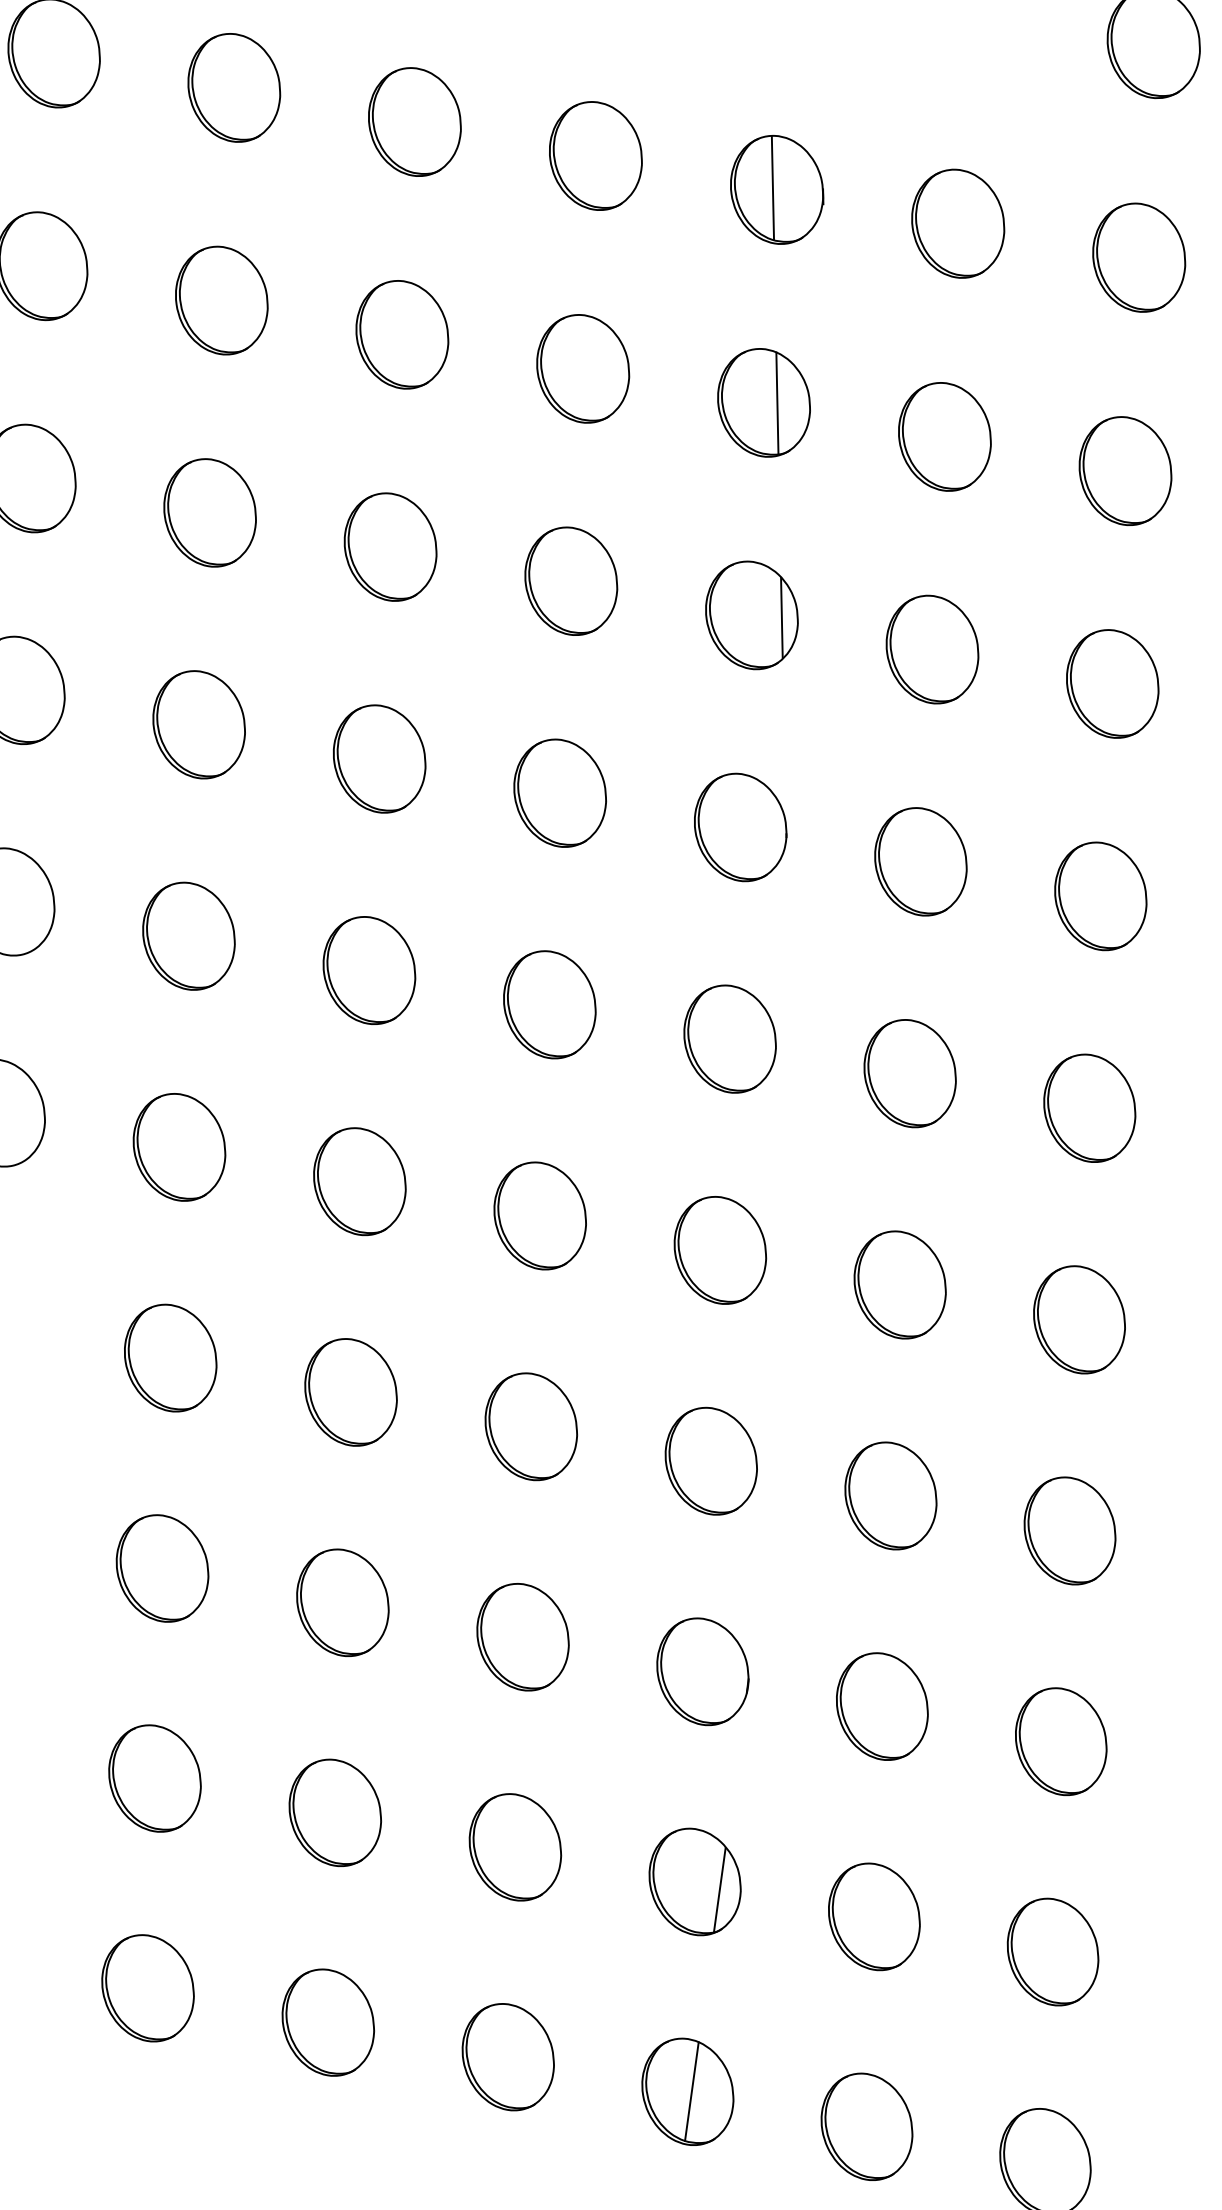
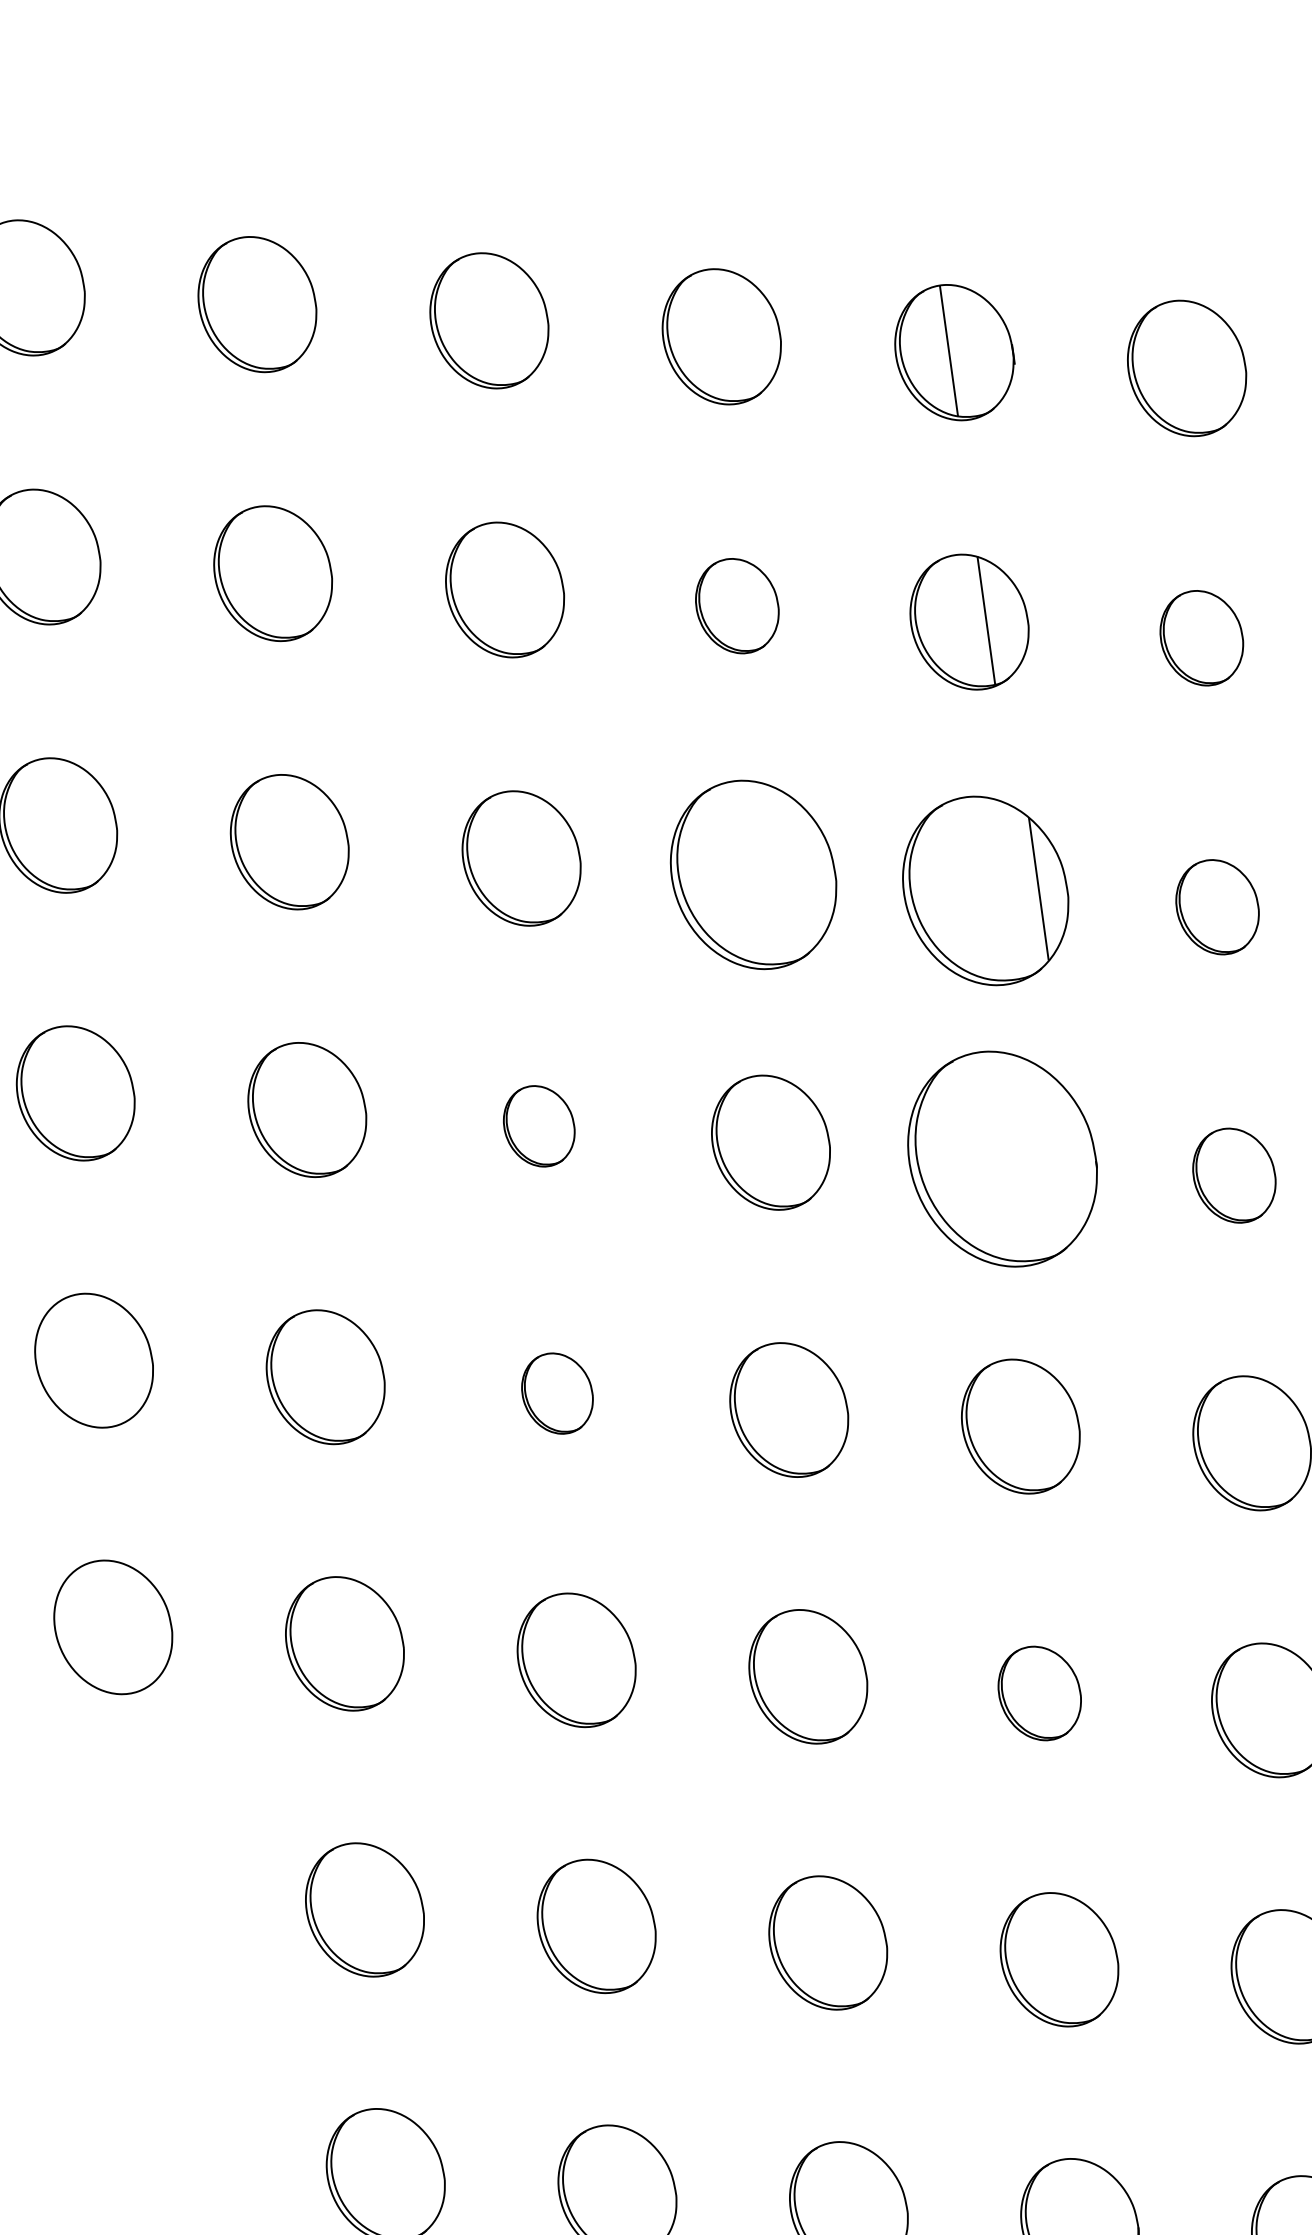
part: (583, 368) -> (737, 605), size x0.7
part: (944, 436) -> (1201, 637), size x0.7
part: (571, 580) -> (753, 873), size x1.4
part: (751, 615) -> (985, 891), size x1.4
part: (932, 649) -> (1217, 907), size x0.7
part: (379, 758) -> (538, 1125), size x0.6
part: (740, 827) -> (1002, 1159), size x1.6
part: (920, 861) -> (1233, 1175), size x0.7
part: (369, 970) -> (557, 1393), size x0.6
part: (720, 1250) -> (1039, 1693), size x0.7

